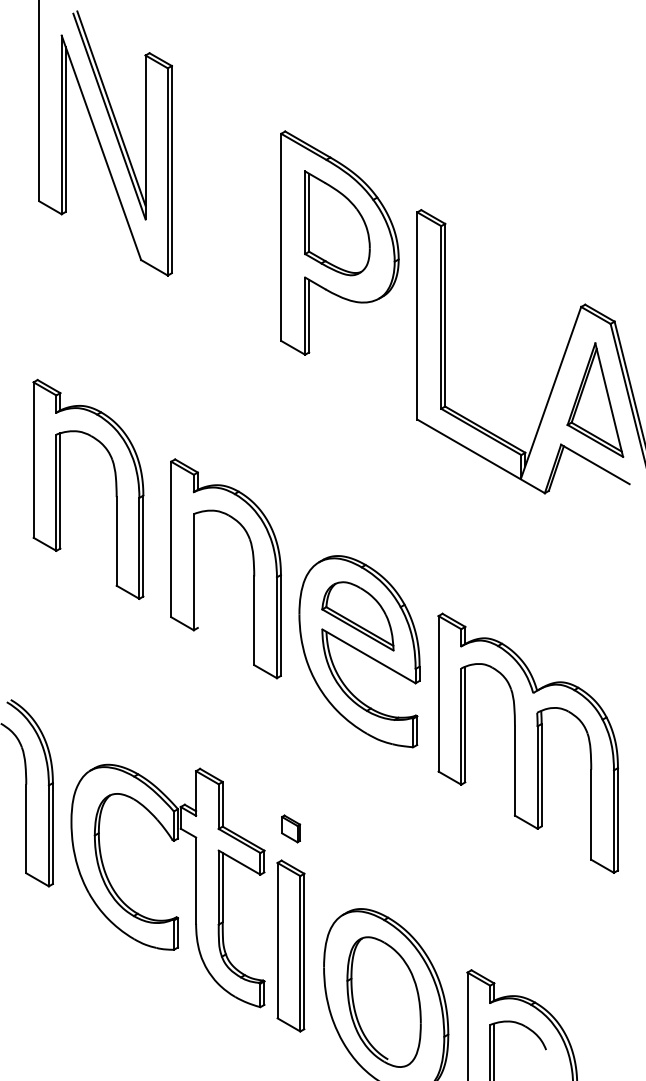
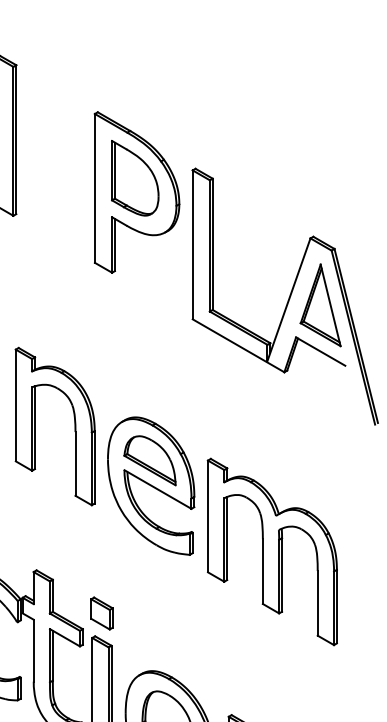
line: (197, 569) -> (34, 427), added
part: (290, 828) -> (101, 613), size x1.67

